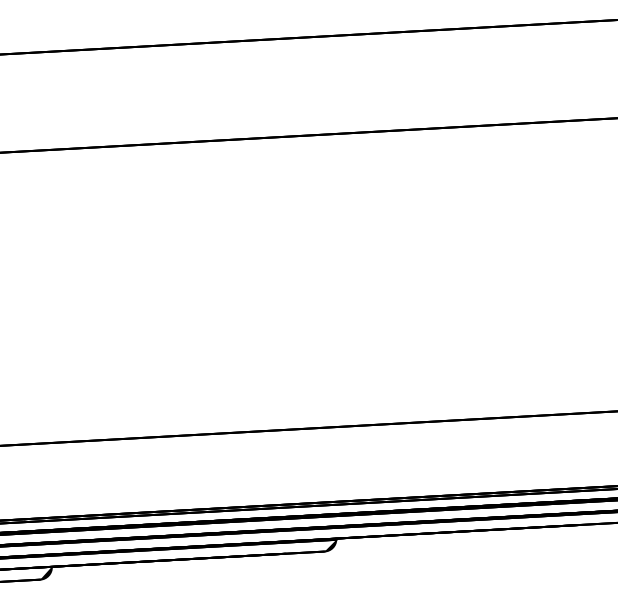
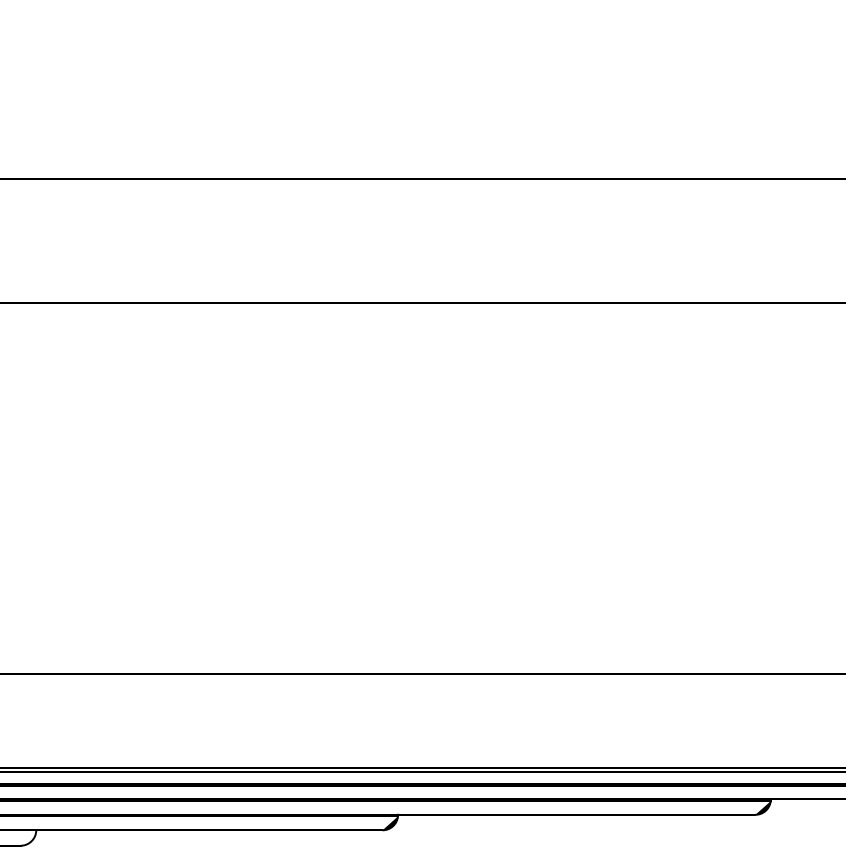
fill: (46, 572) -> (28, 837), removed

